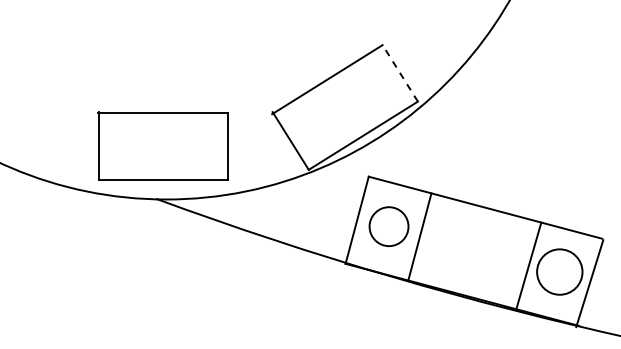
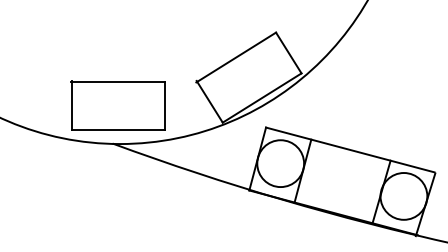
line: (400, 72) -> (288, 52), dashed -> solid
circle: (388, 226) -> (280, 163), size x1.67
circle: (559, 271) -> (403, 196), size x1.43

